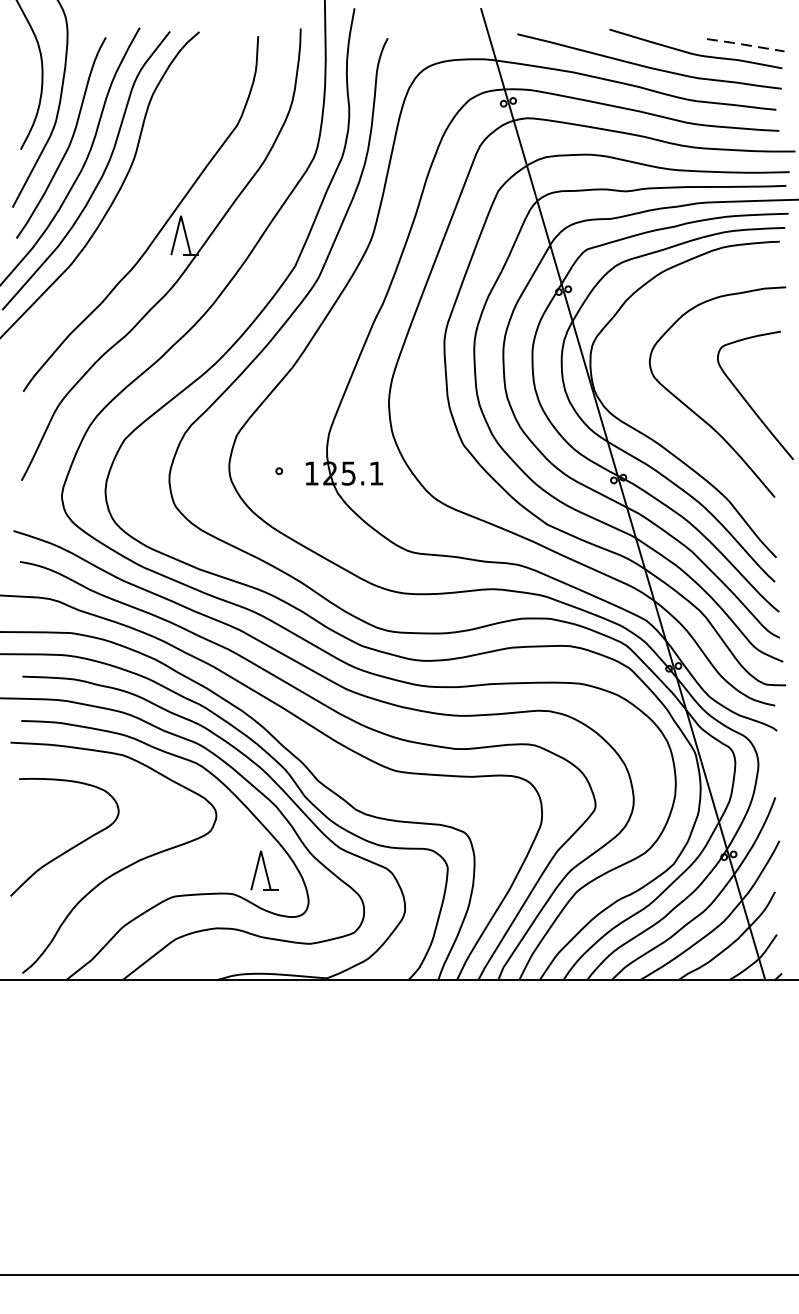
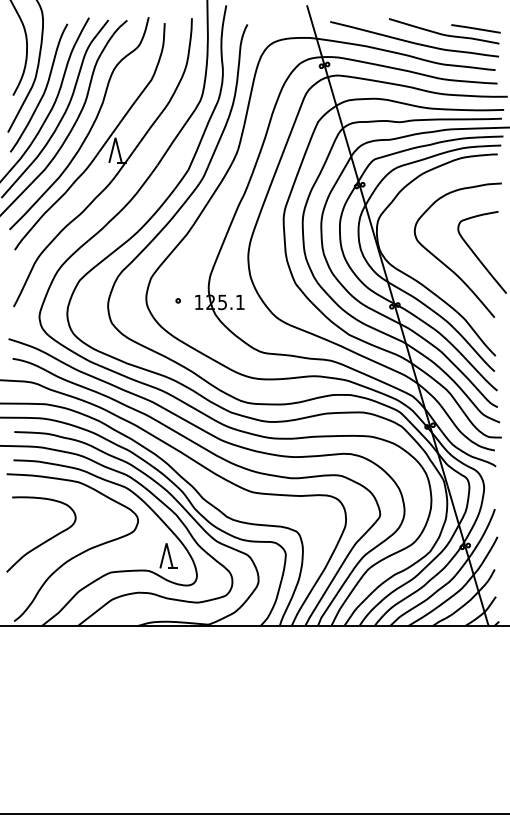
line: (744, 44) -> (475, 28), dashed -> solid
curve: (140, 202) -> (89, 129), added

